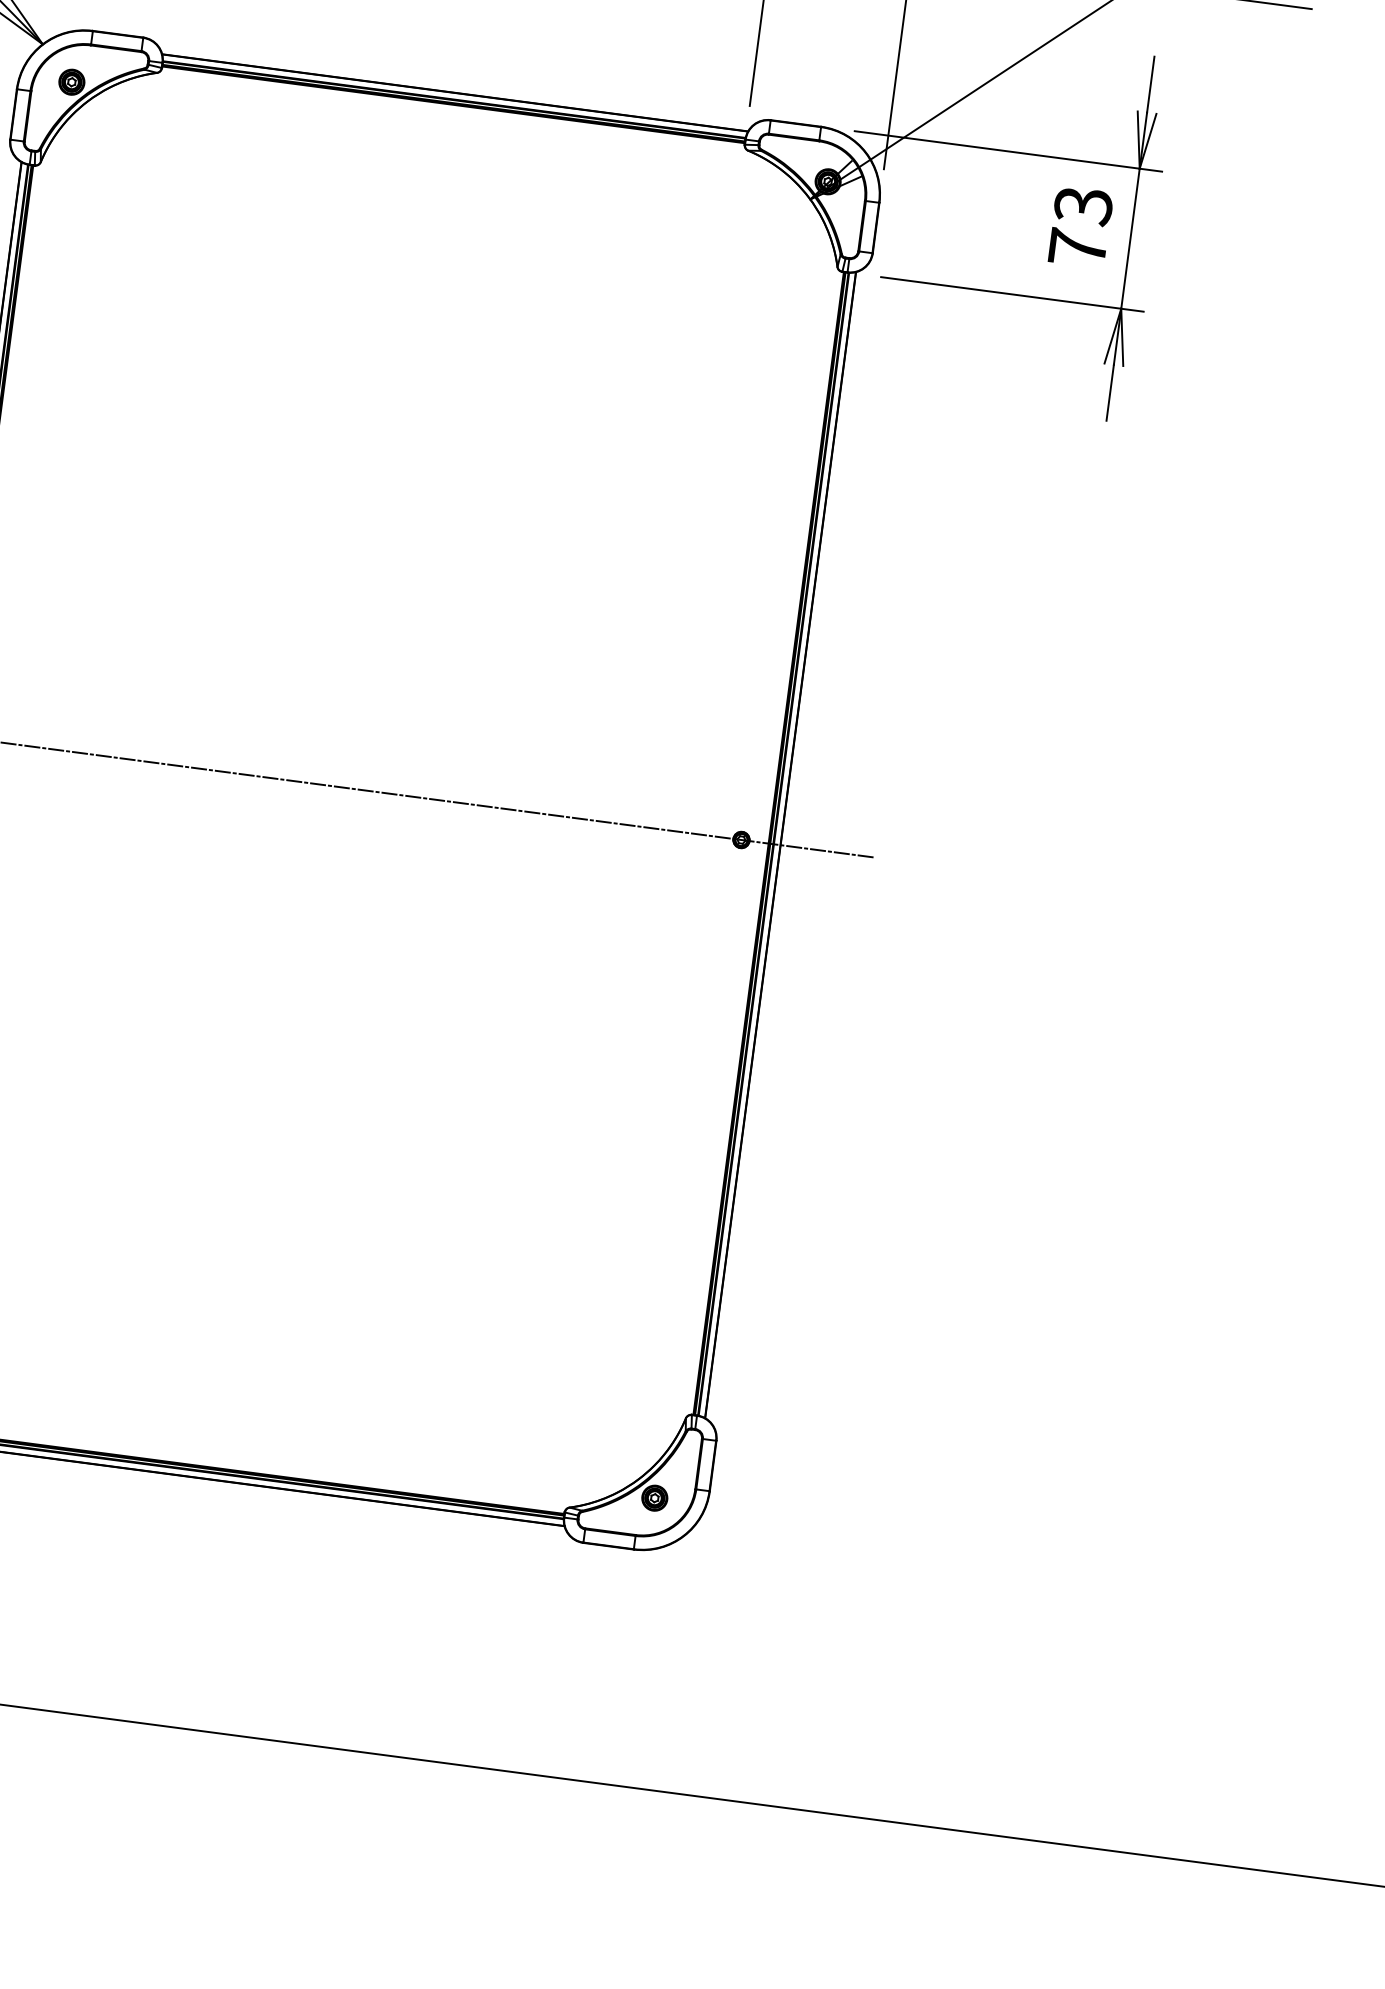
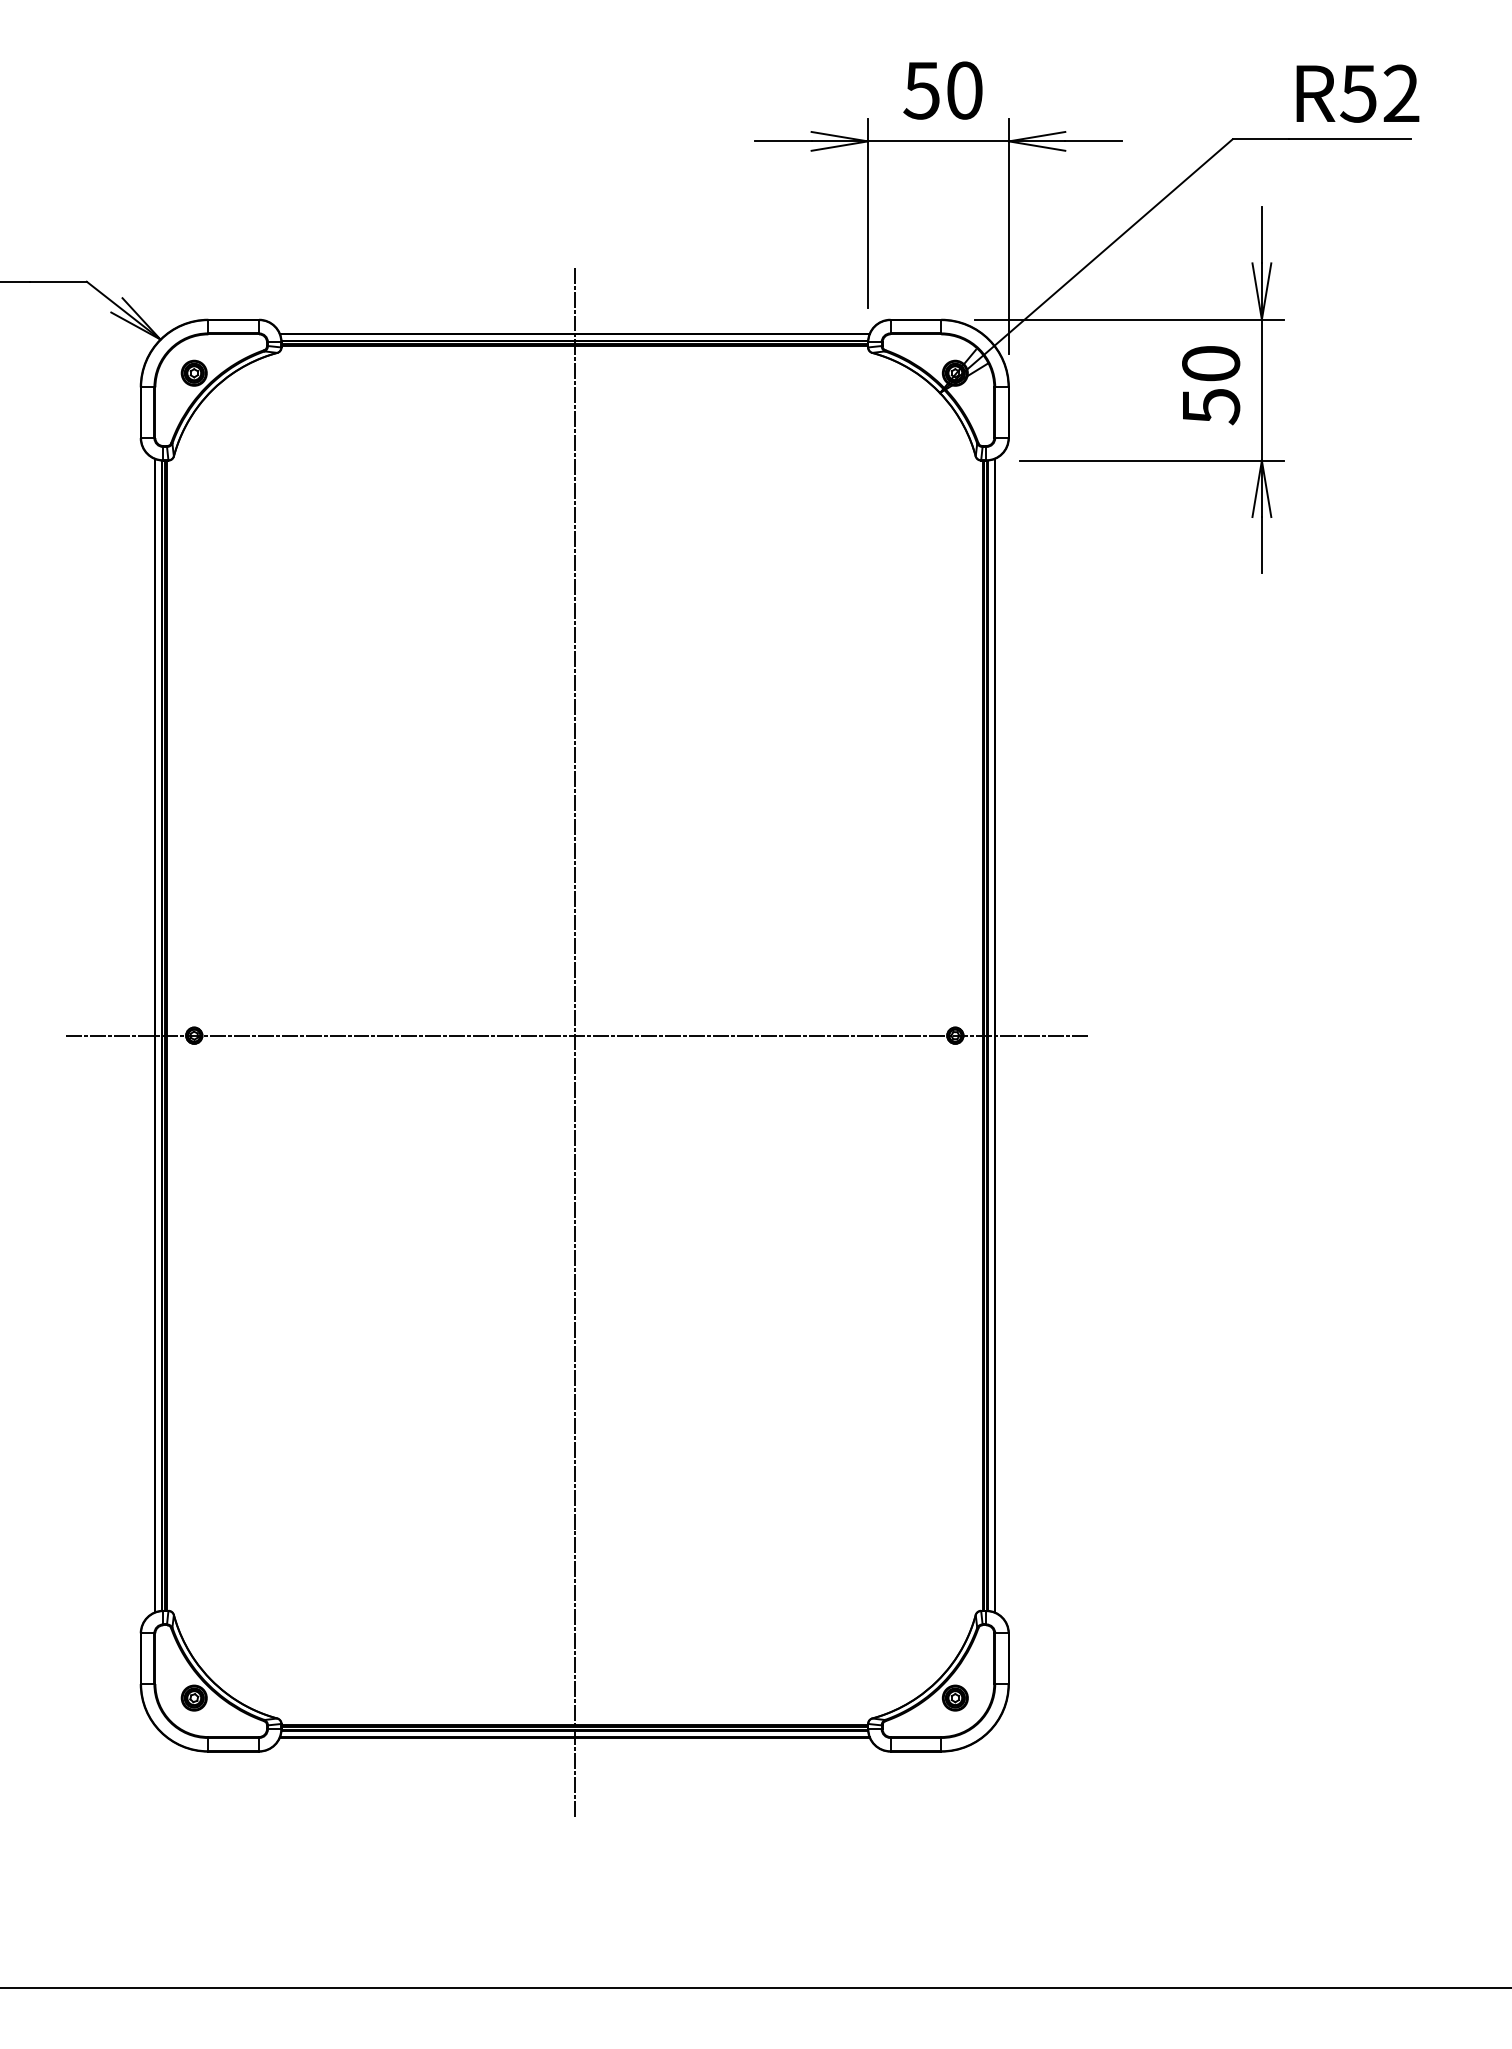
text: (1081, 227) -> (1211, 385), 73 -> 50
line: (362, 795) -> (574, 1041), added

